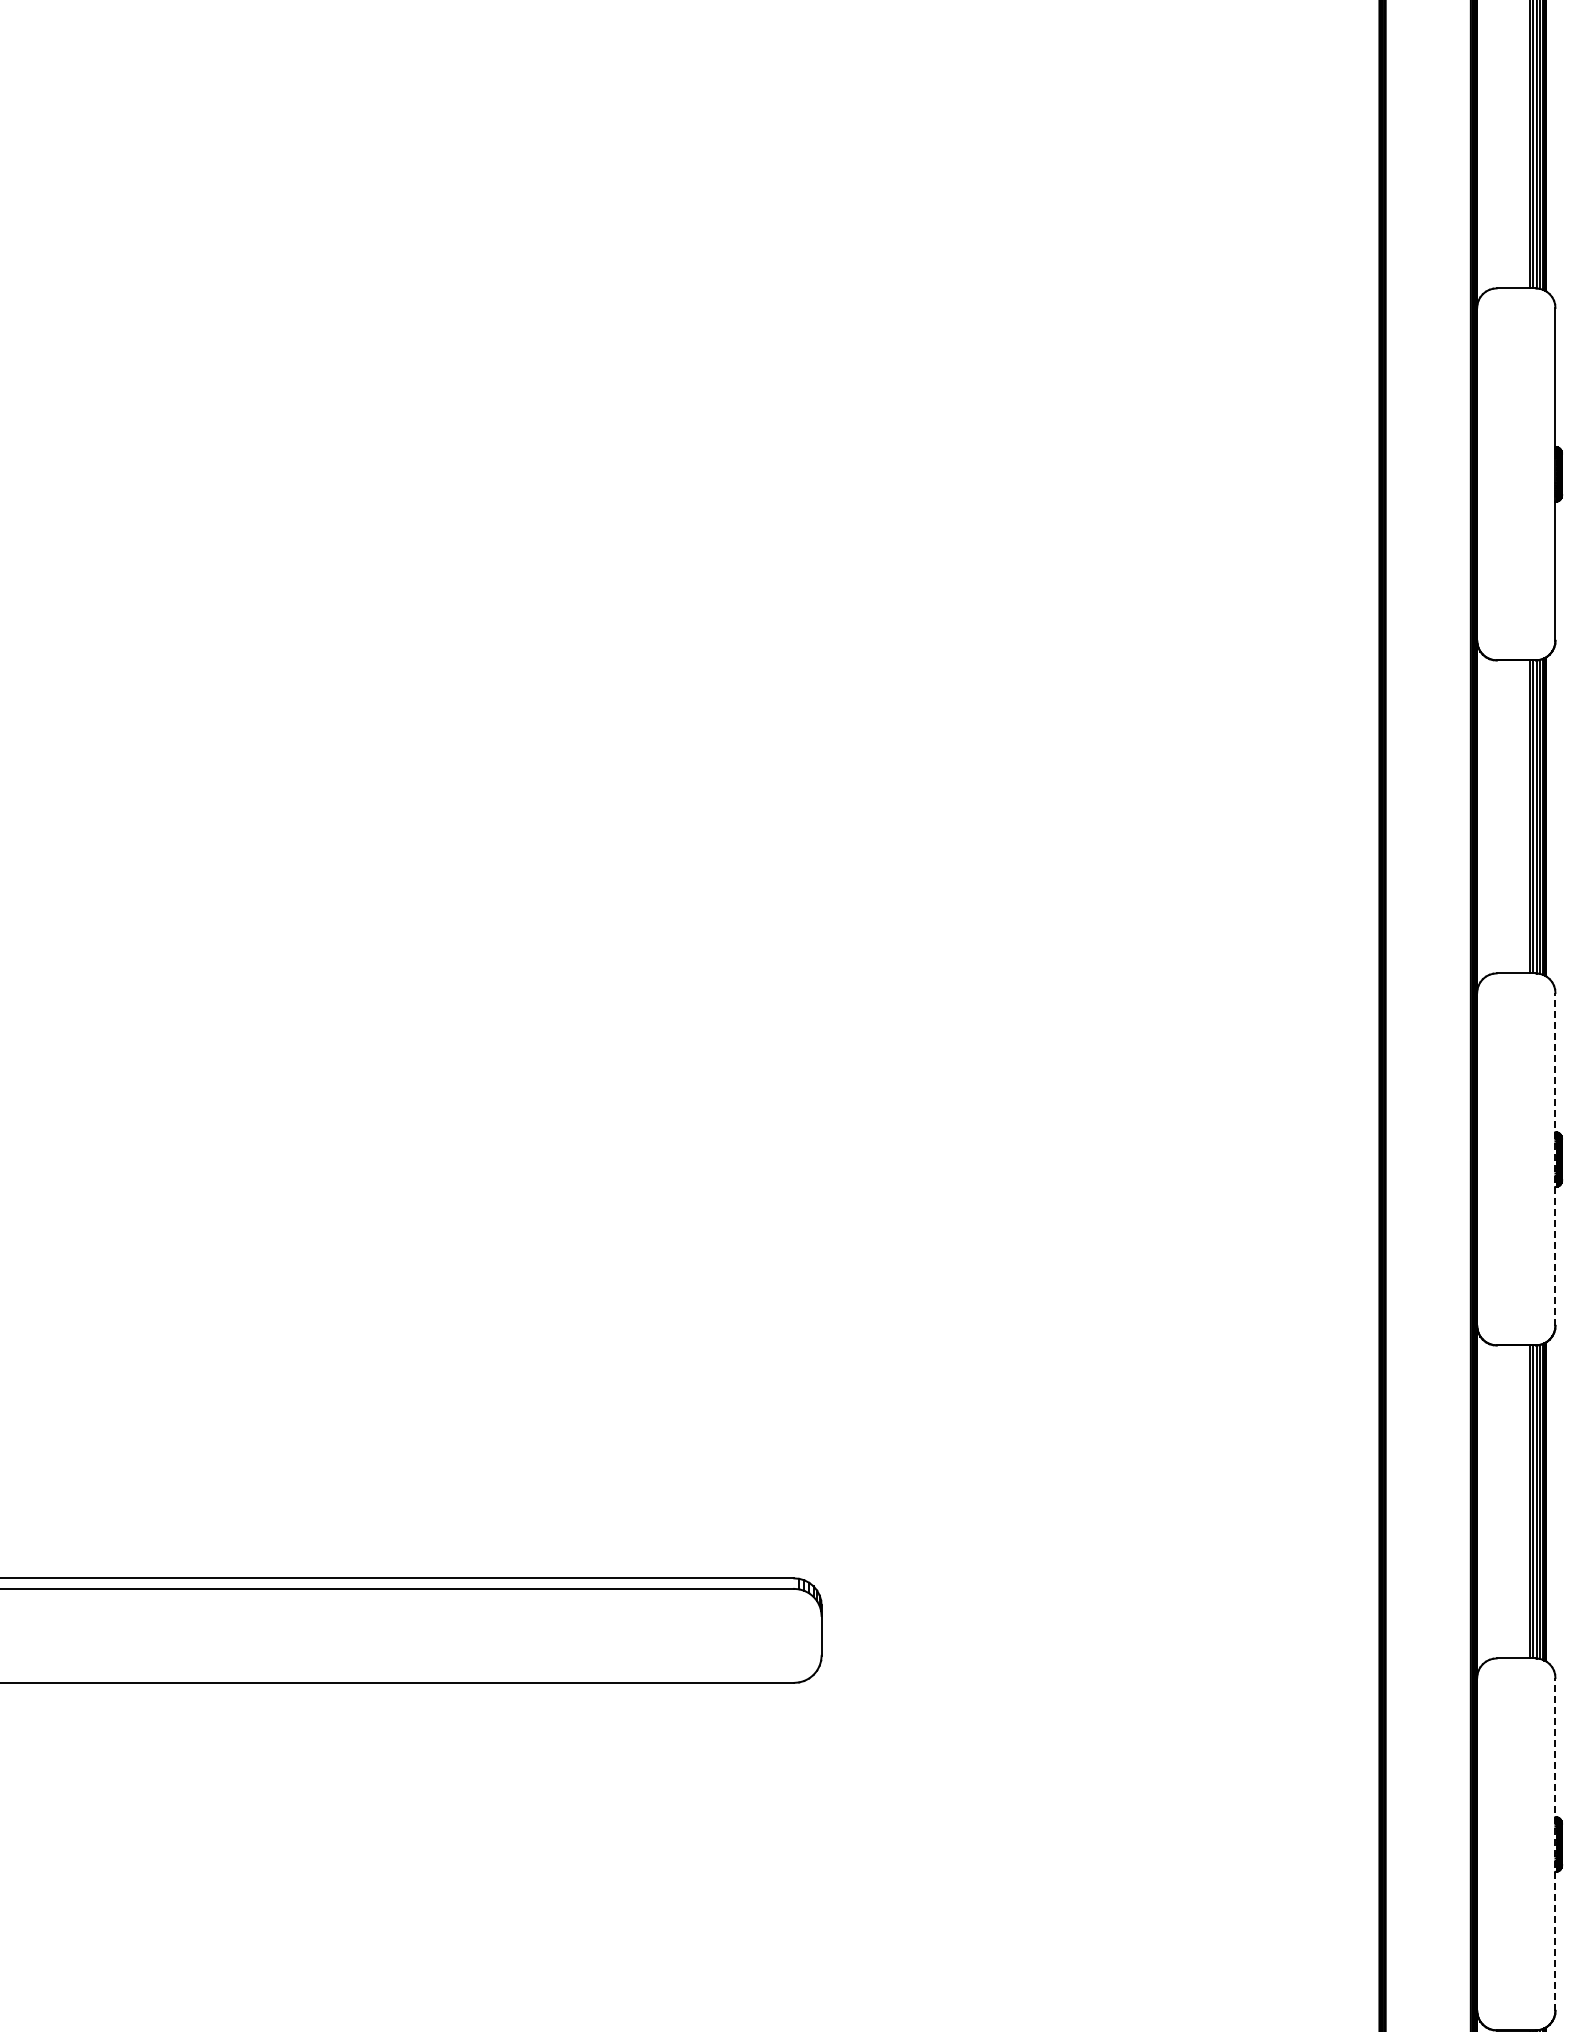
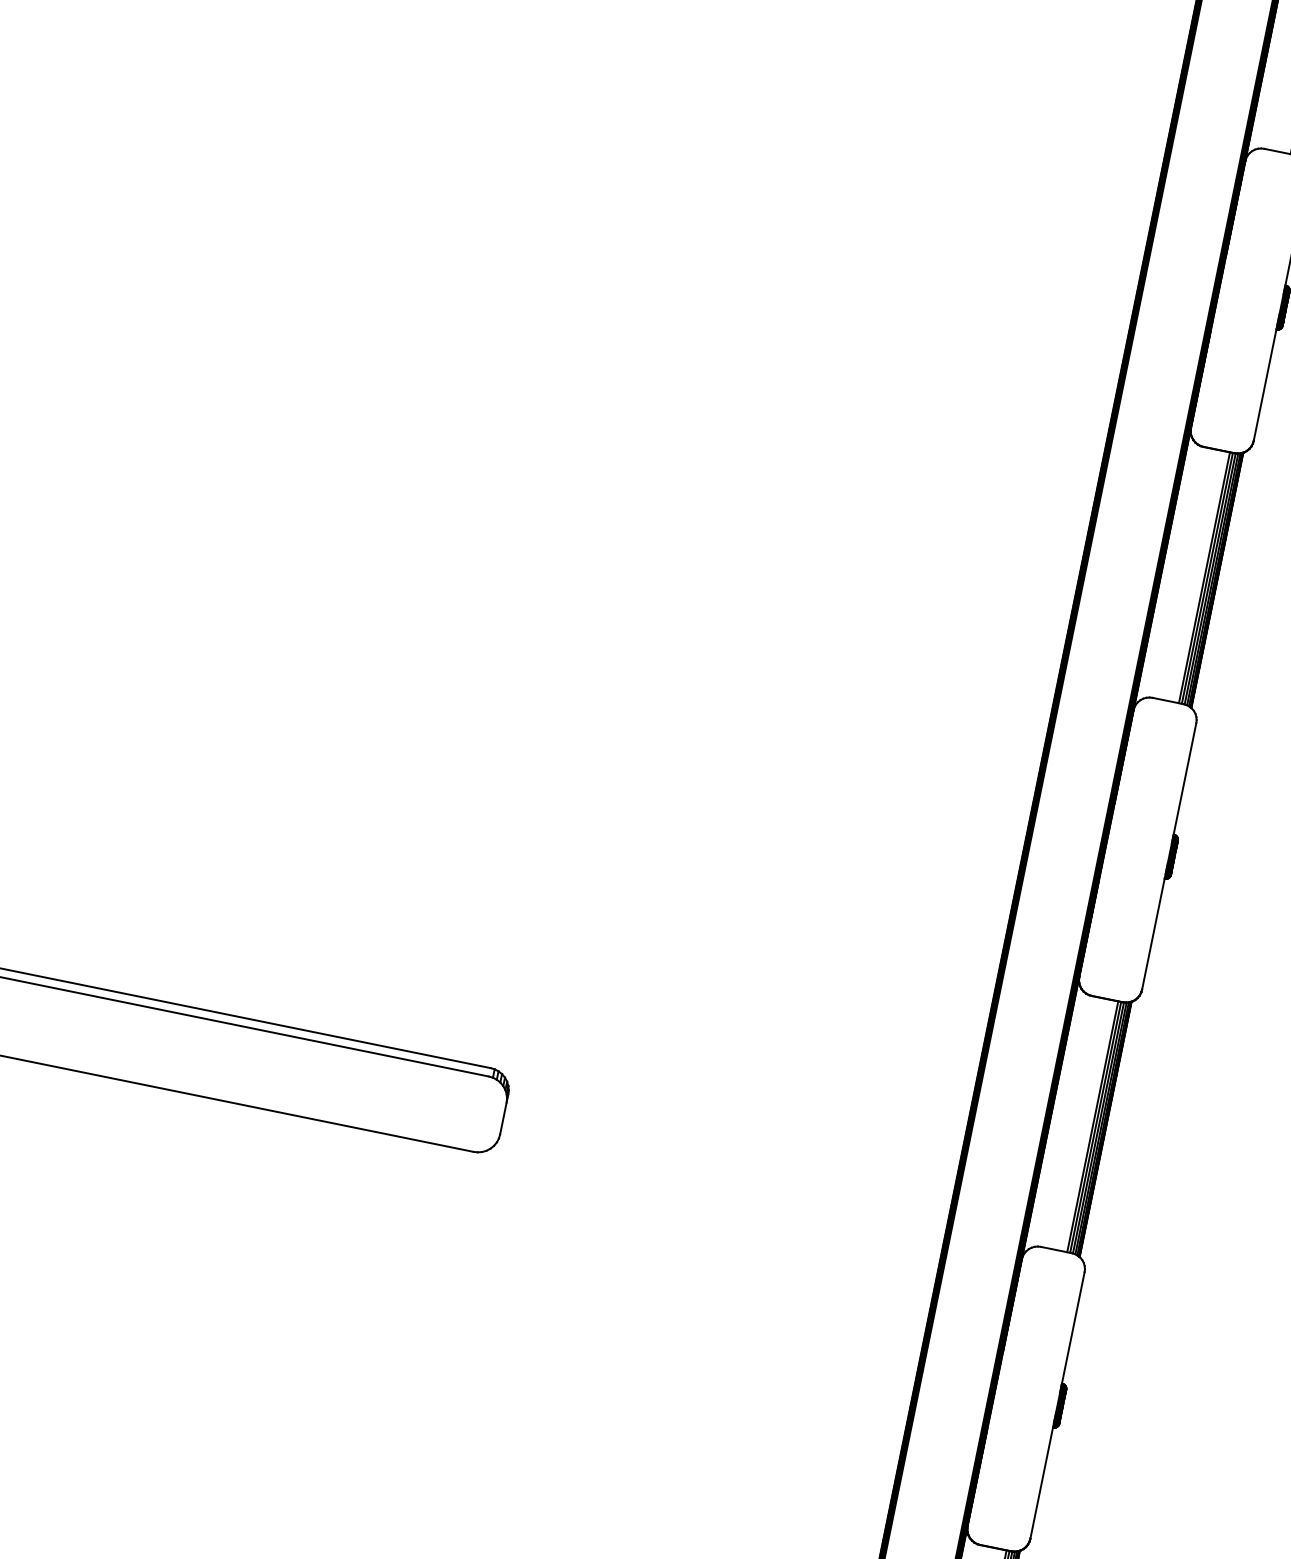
line: (1555, 1158) -> (1169, 855), dashed -> solid
line: (1555, 1843) -> (1057, 1404), dashed -> solid

